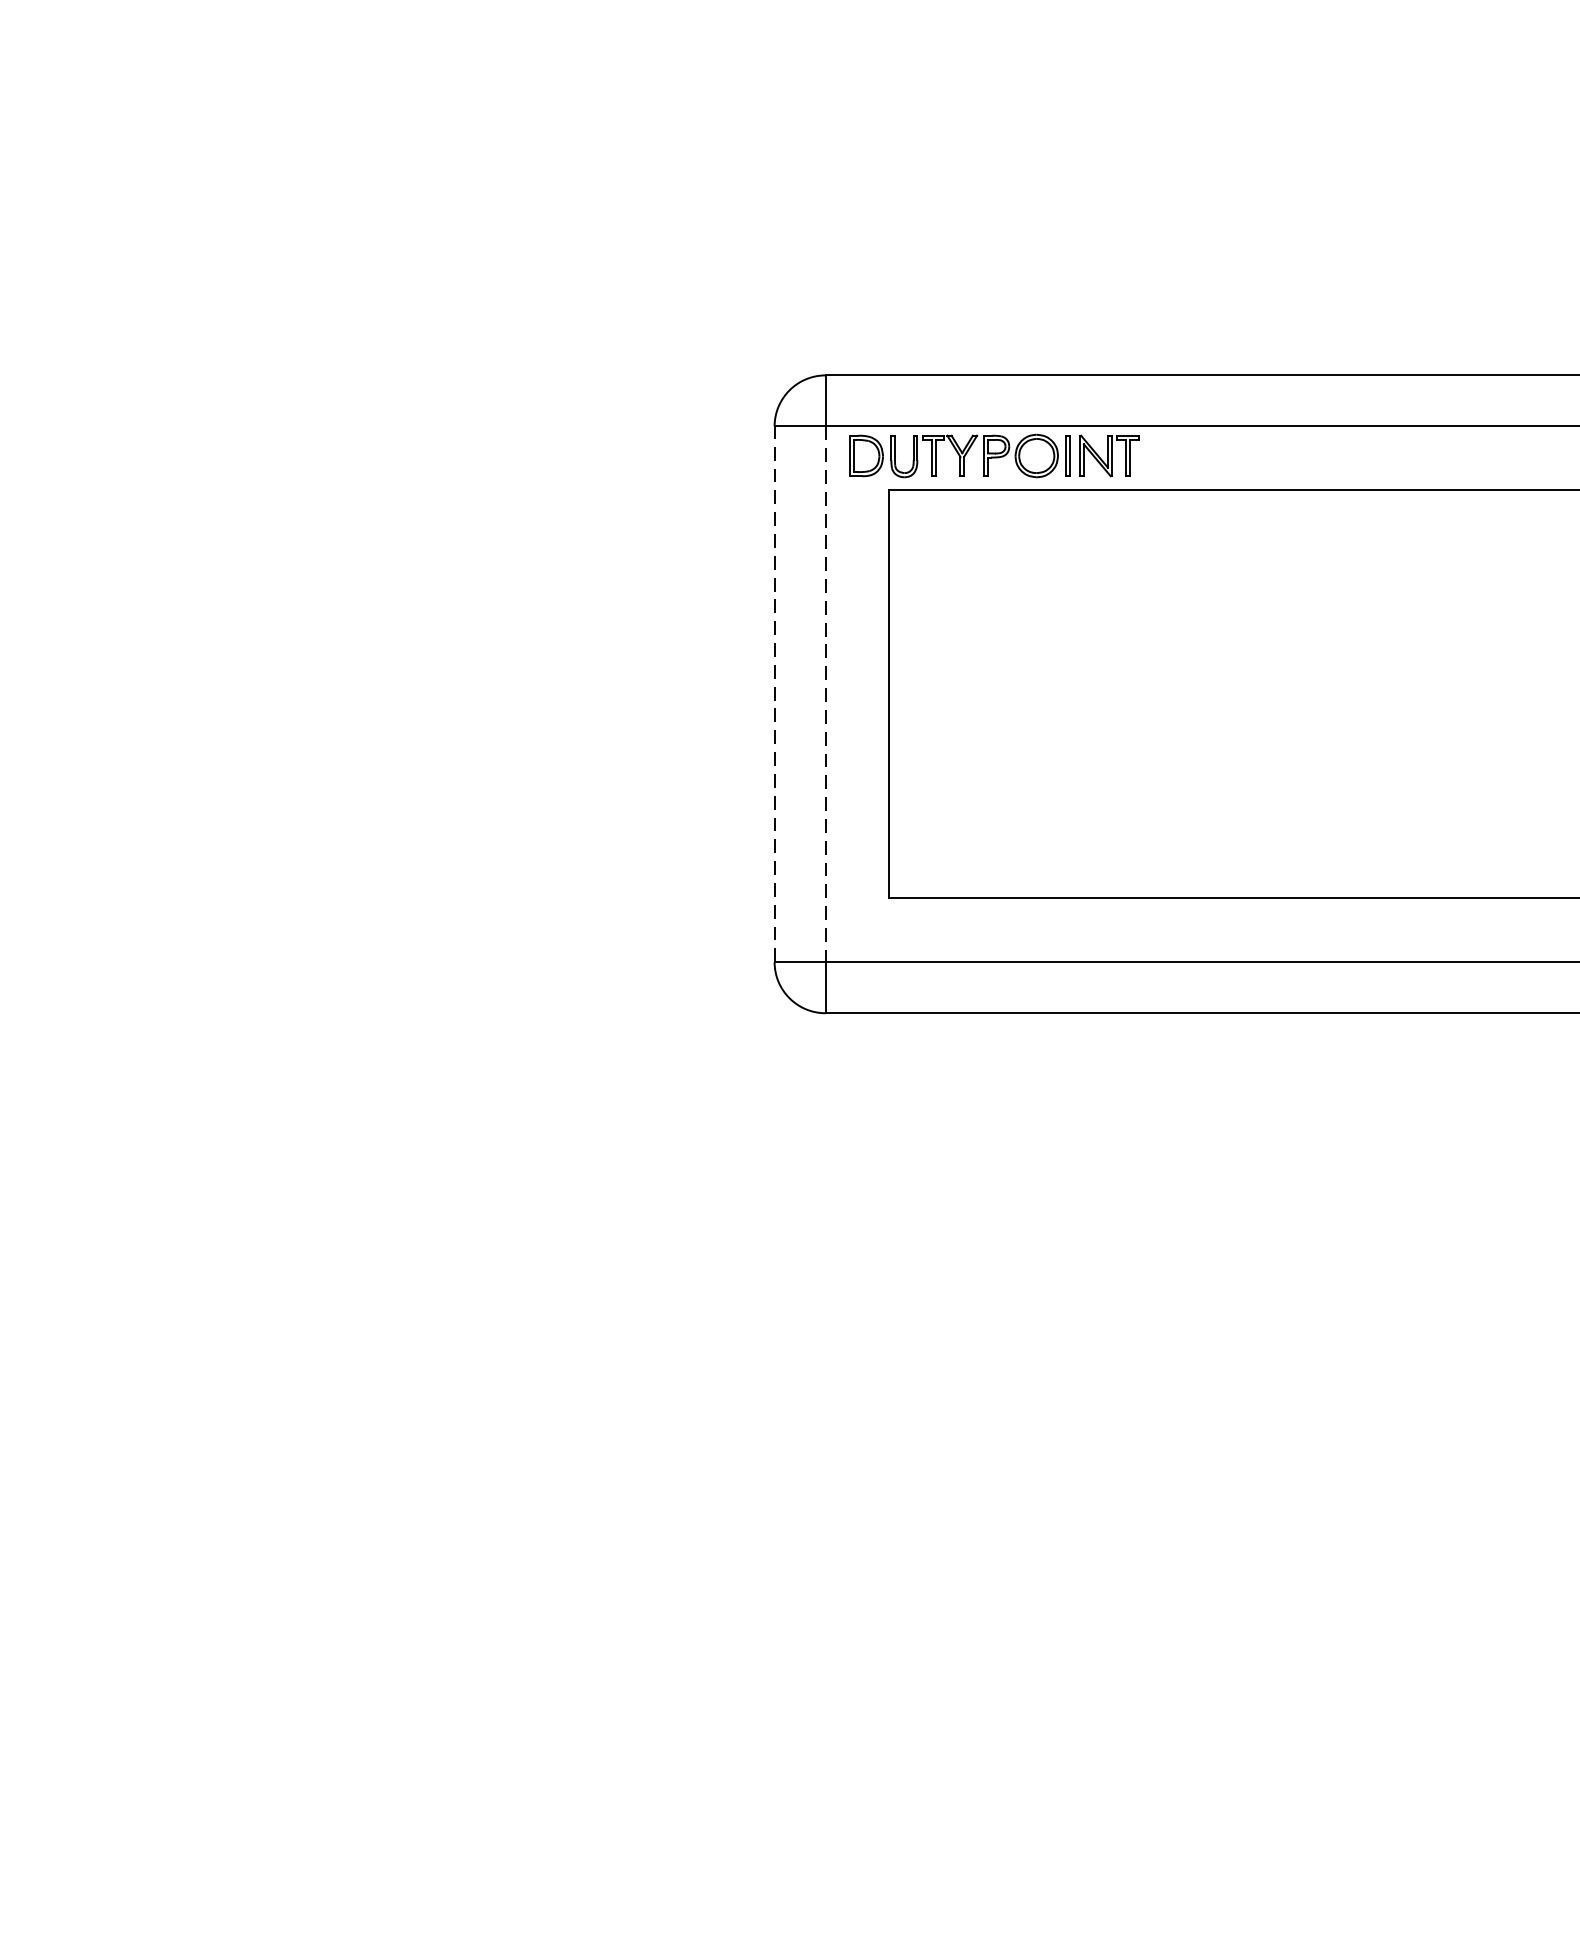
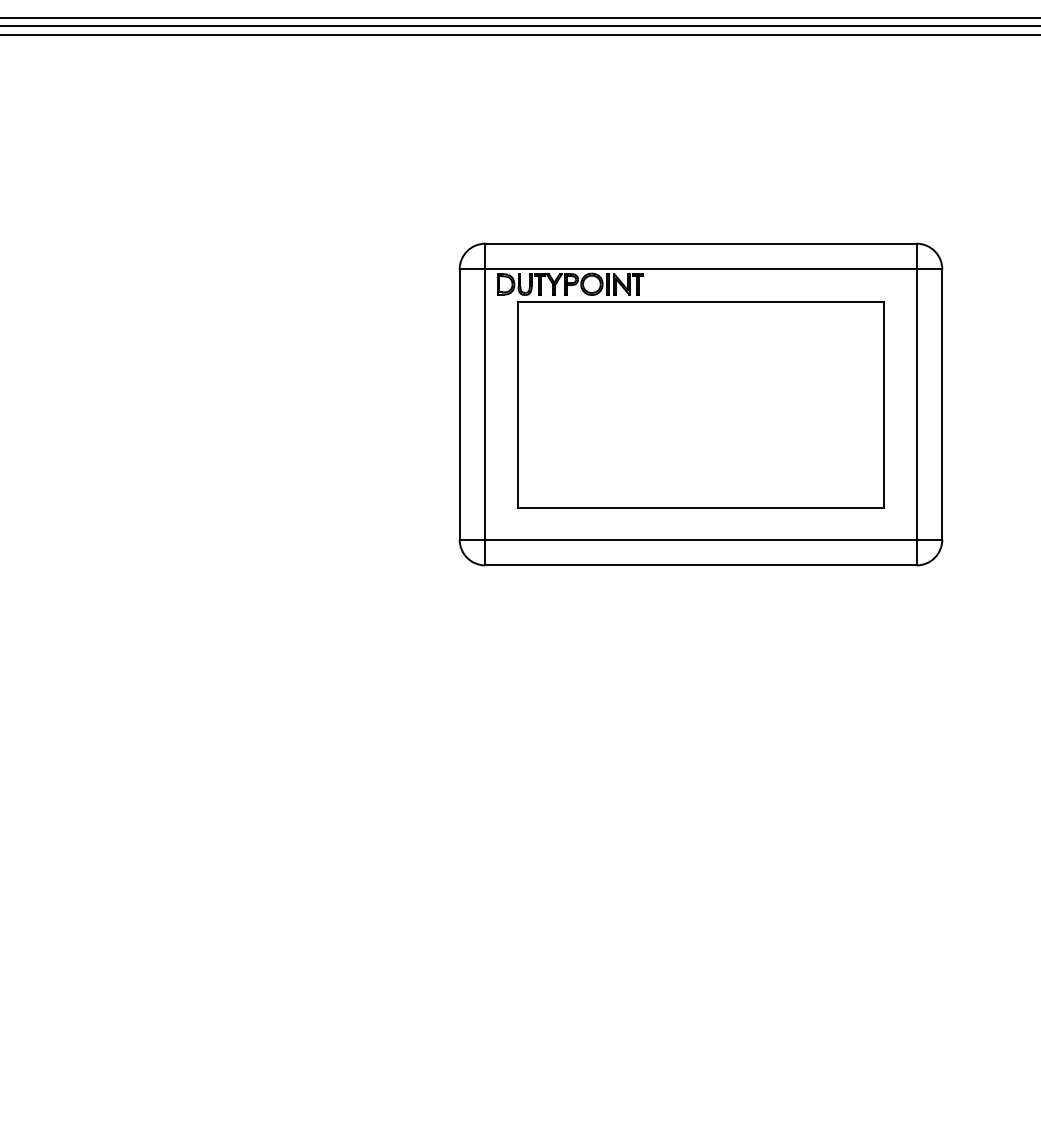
line: (774, 694) -> (459, 404), dashed -> solid
line: (825, 696) -> (485, 405), dashed -> solid

